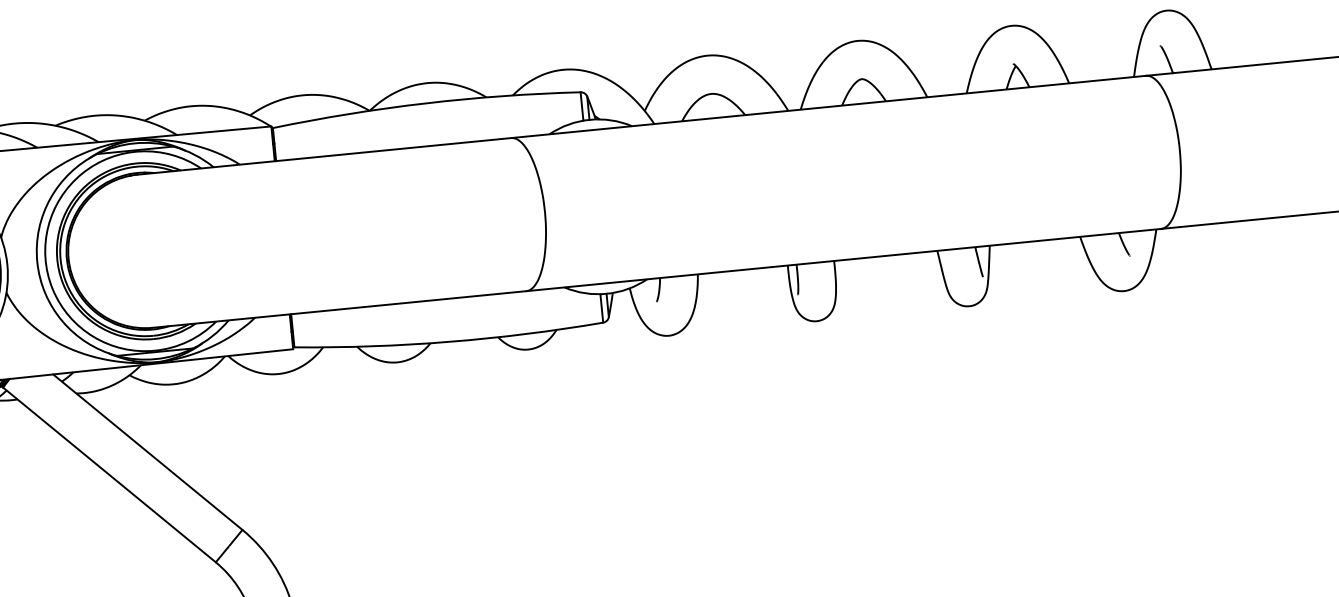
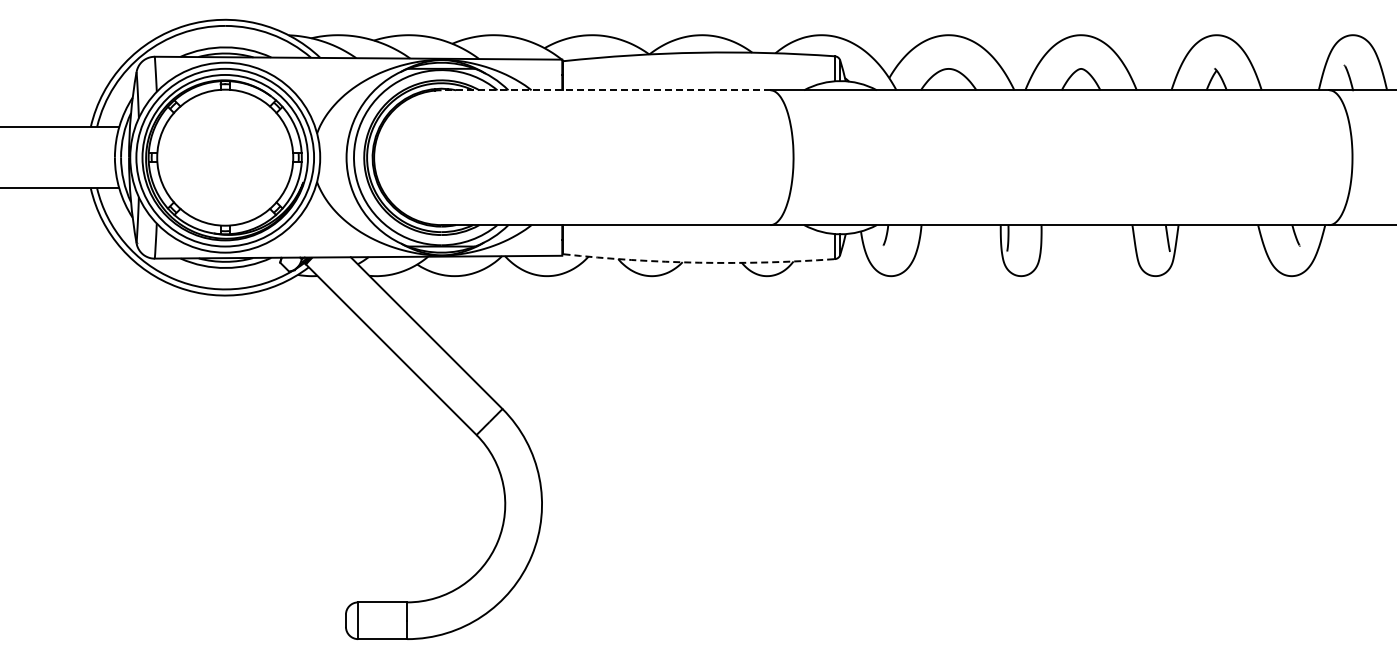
line: (323, 156) -> (605, 90), solid -> dashed
arc: (449, 341) -> (699, 262), solid -> dashed

